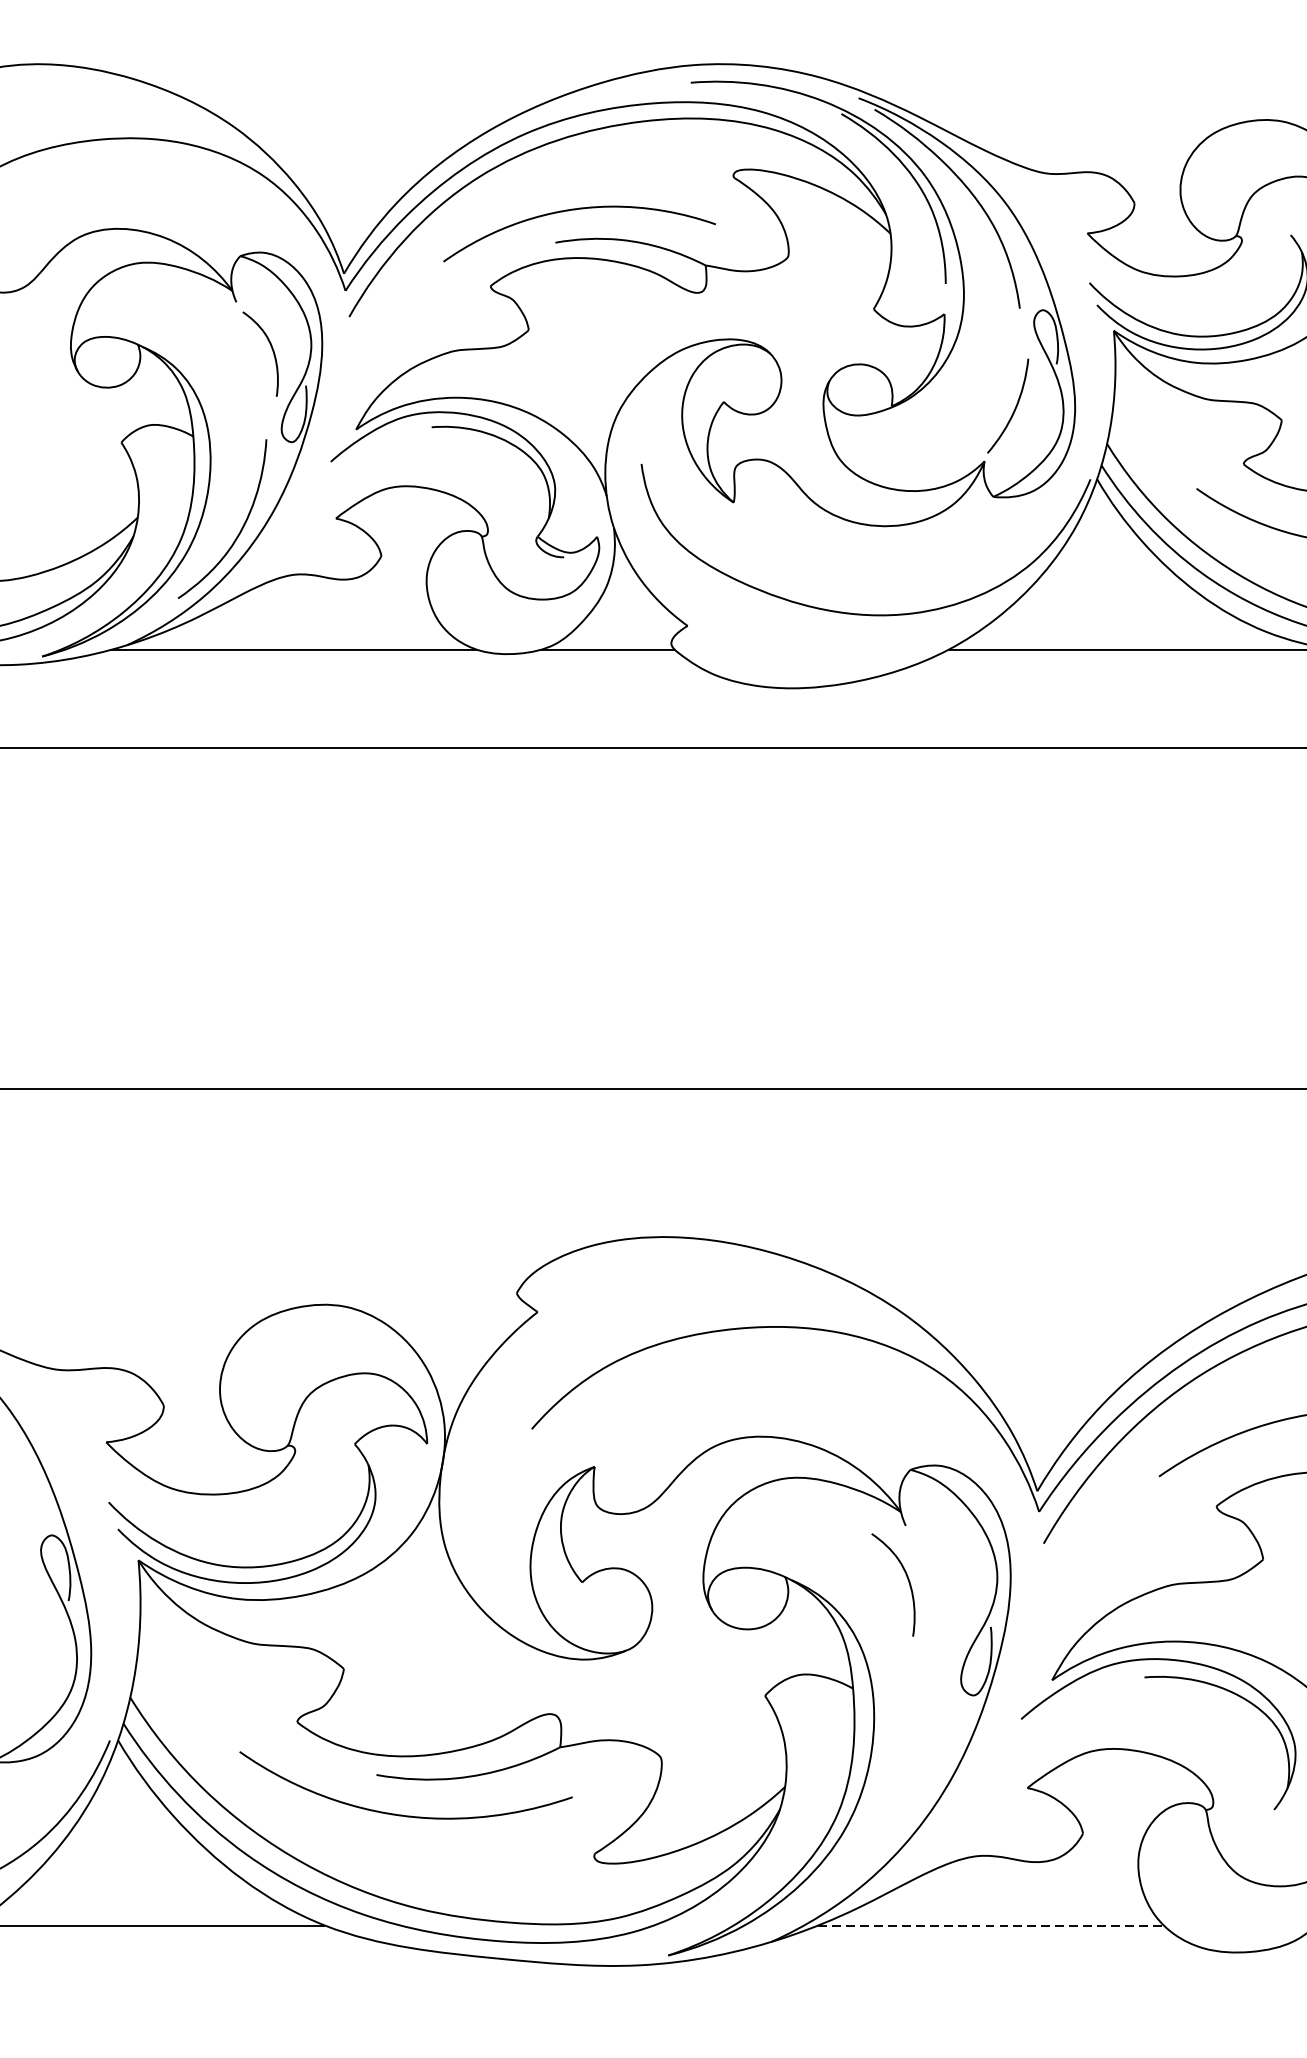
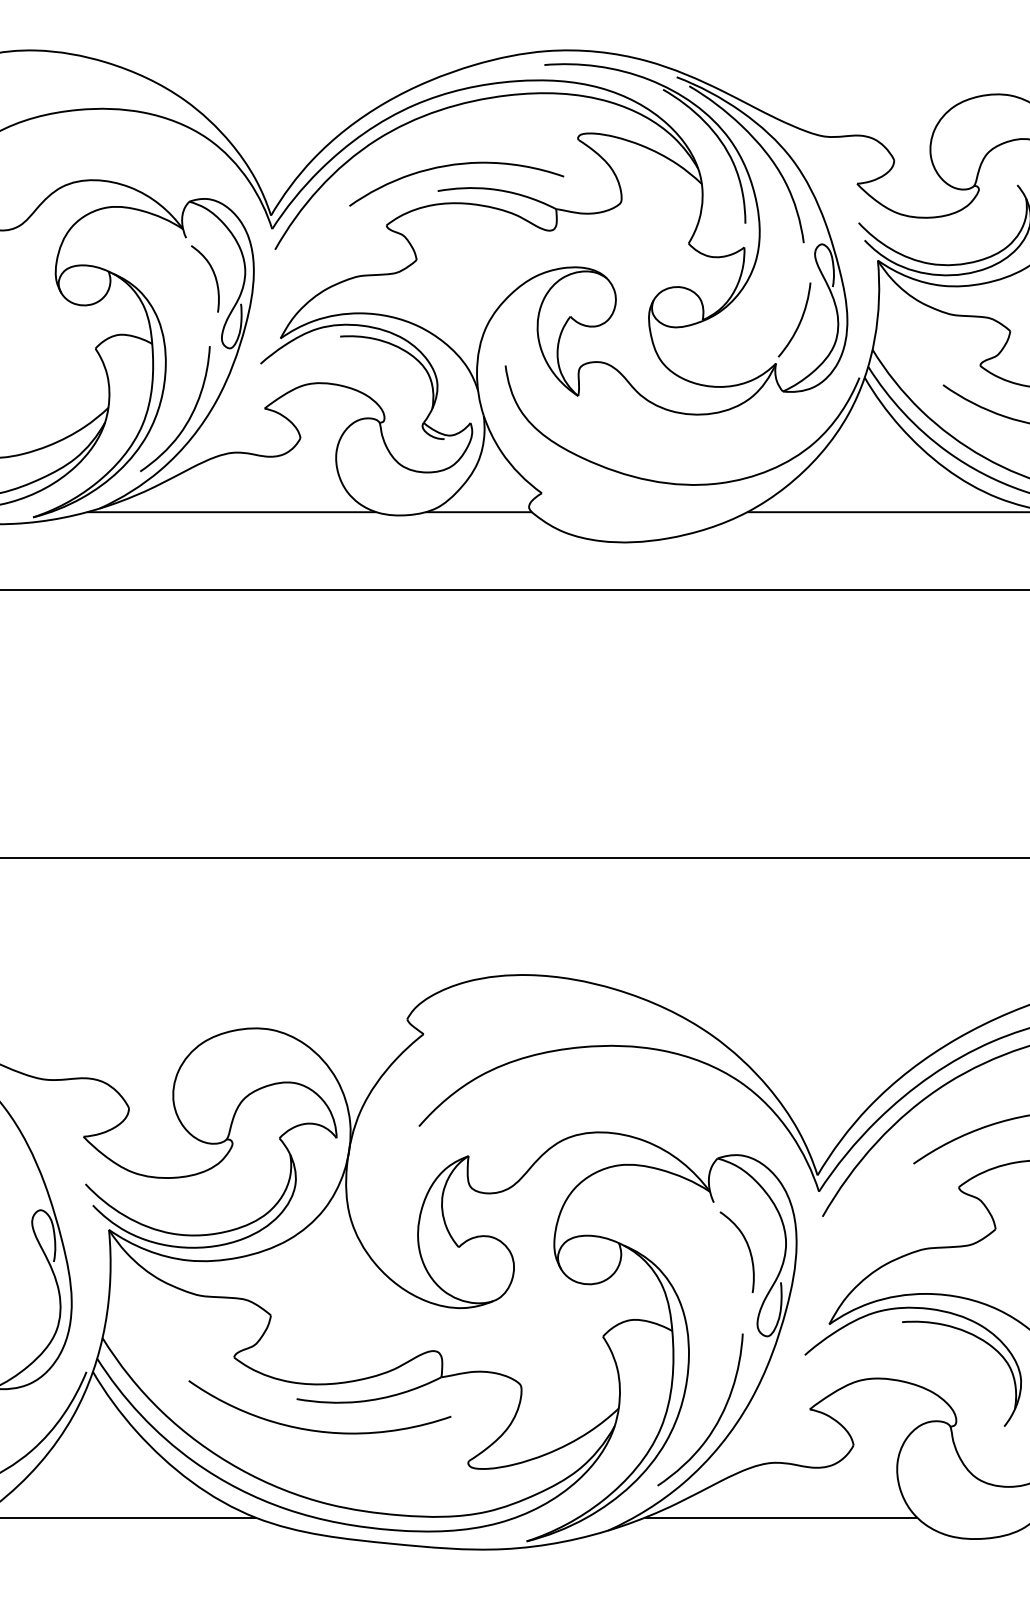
curve: (906, 1578) -> (747, 1247), moved
curve: (911, 1799) -> (718, 1418), added
line: (991, 1925) -> (781, 1517), dashed -> solid

